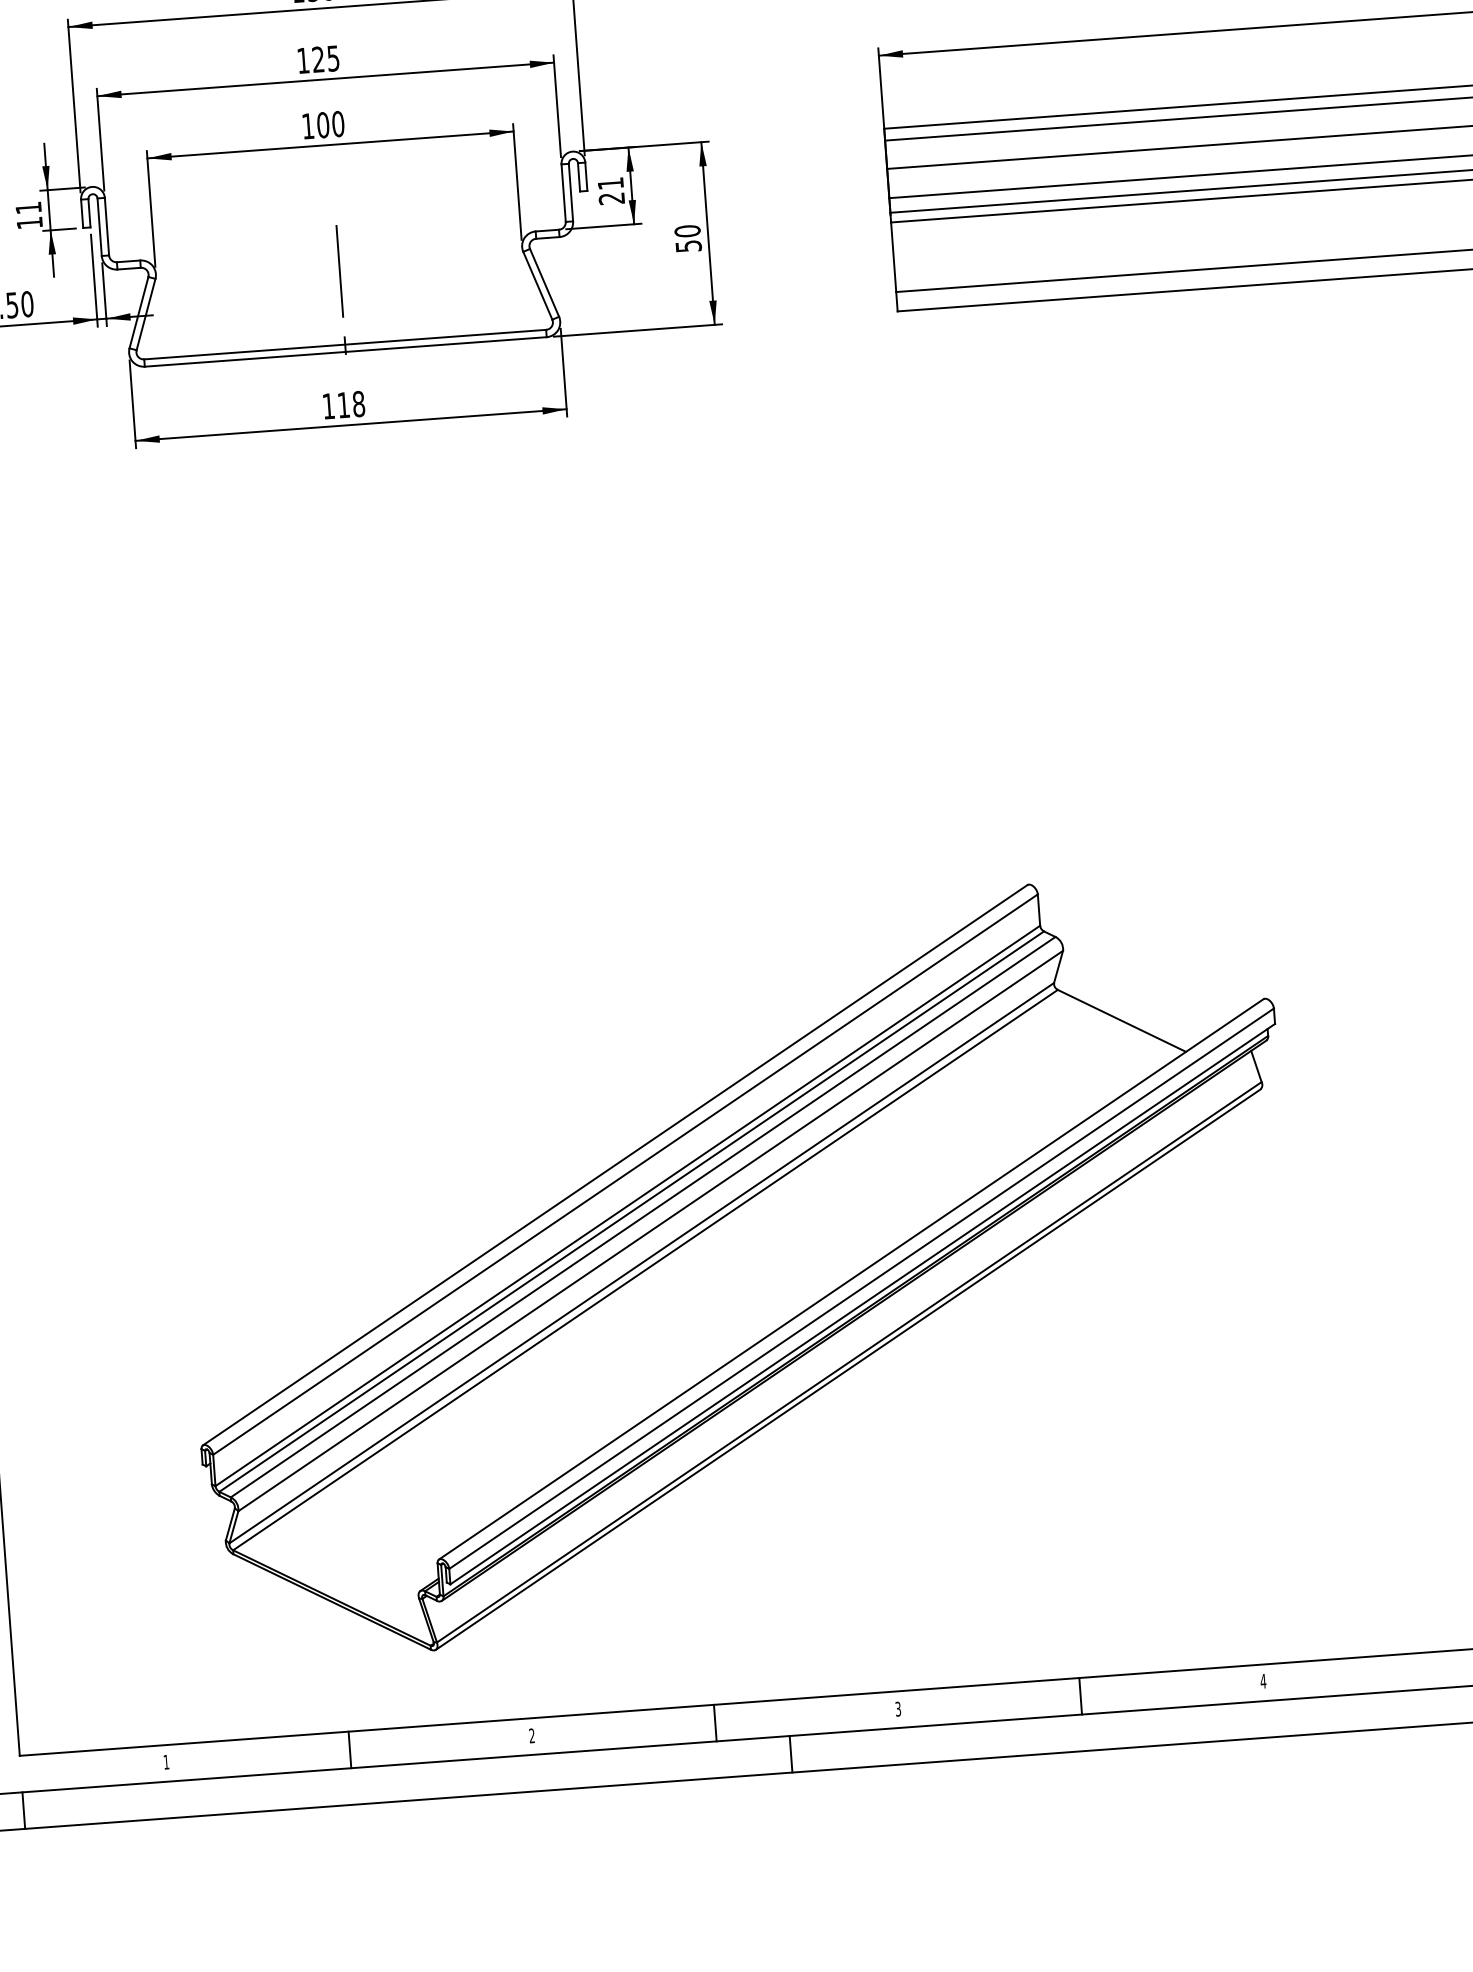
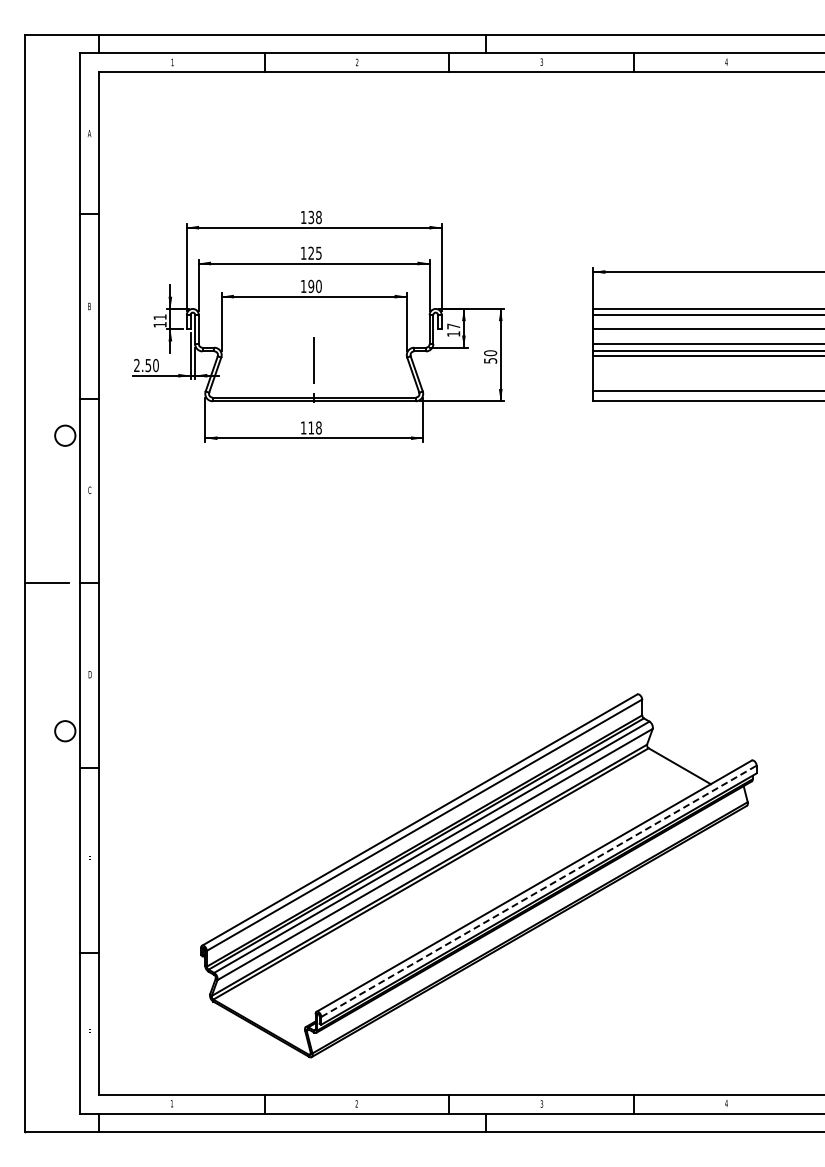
text: (323, 125) -> (311, 286), 100 -> 190
text: (610, 189) -> (453, 329), 21 -> 17
line: (862, 1289) -> (539, 891), solid -> dashed

